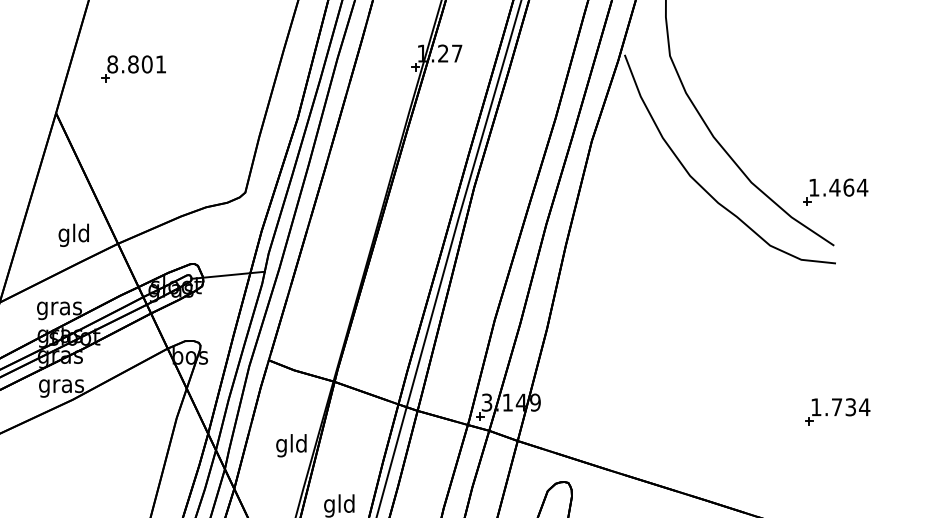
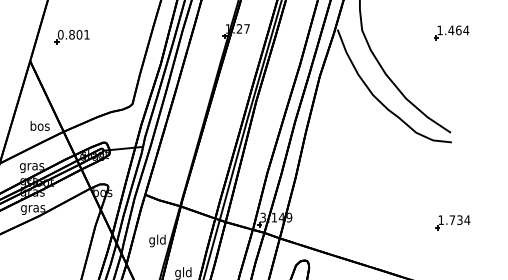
text: (112, 63) -> (60, 34), 8.801 -> 0.801
part: (835, 191) -> (451, 32), moved
text: (73, 235) -> (39, 127), gld -> bos

